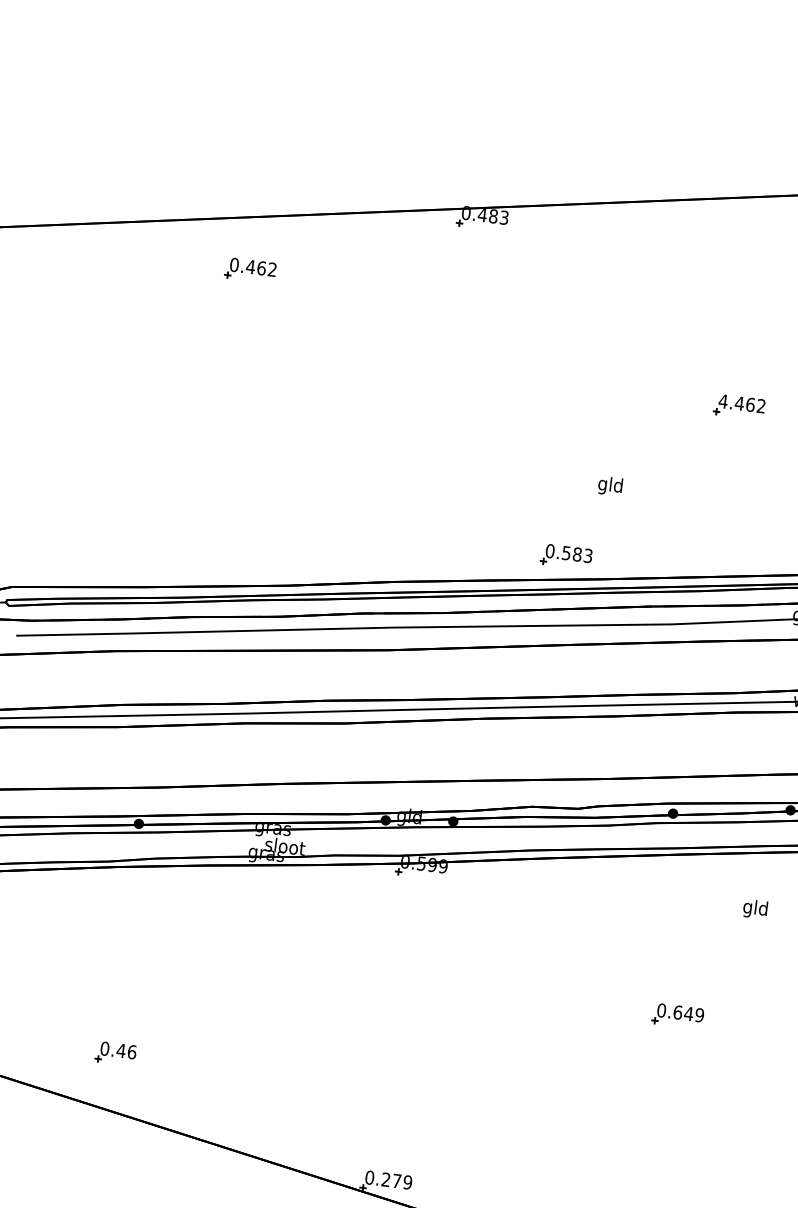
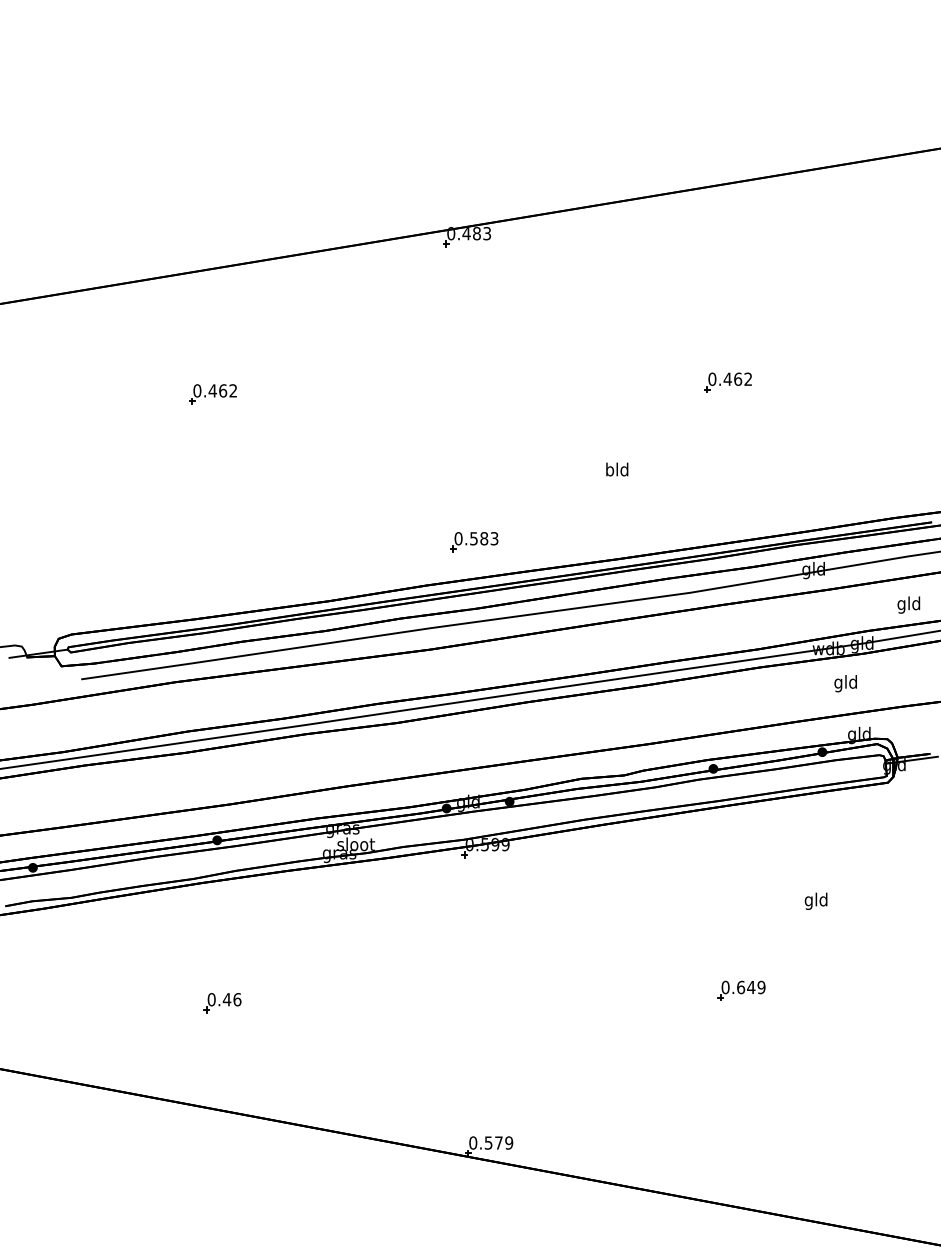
part: (249, 270) -> (212, 394), moved
text: (723, 400) -> (712, 378), 4.462 -> 0.462
text: (602, 484) -> (609, 470), gld -> bld
part: (566, 557) -> (474, 542), moved
text: (754, 908) -> (815, 900), moved
part: (678, 1015) -> (741, 990), moved
part: (115, 1054) -> (222, 1003), moved
text: (386, 1179) -> (488, 1142), 0.279 -> 0.579

